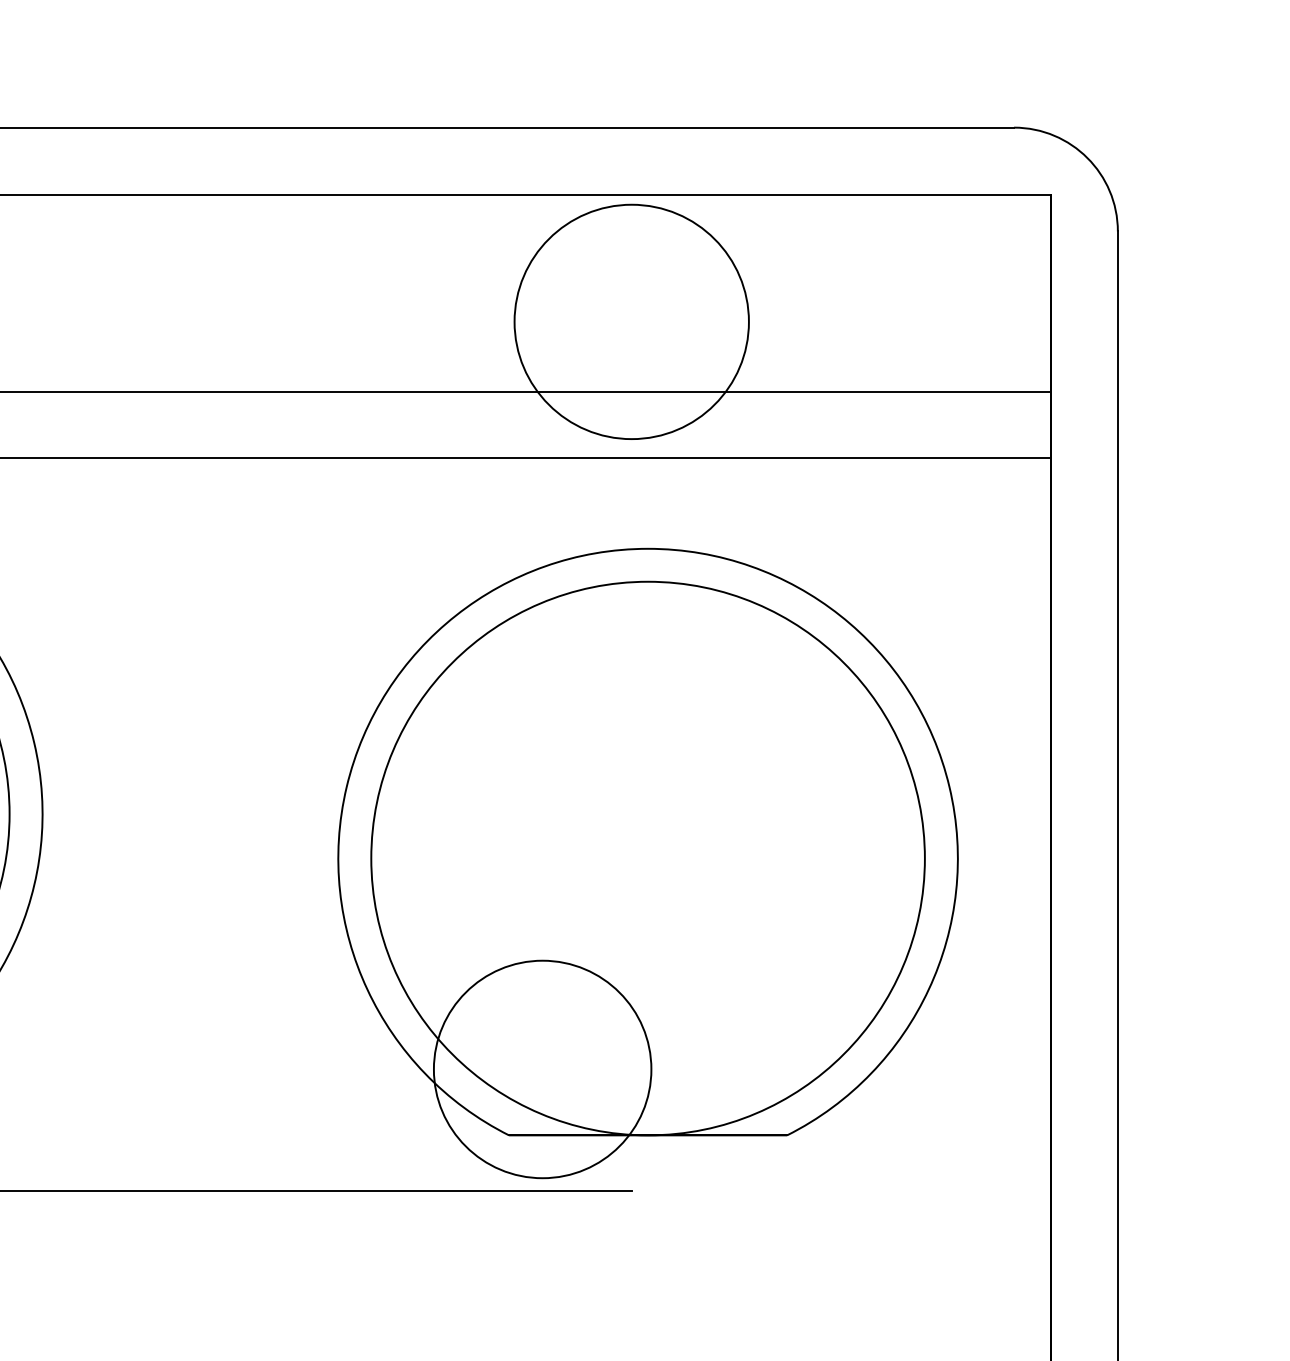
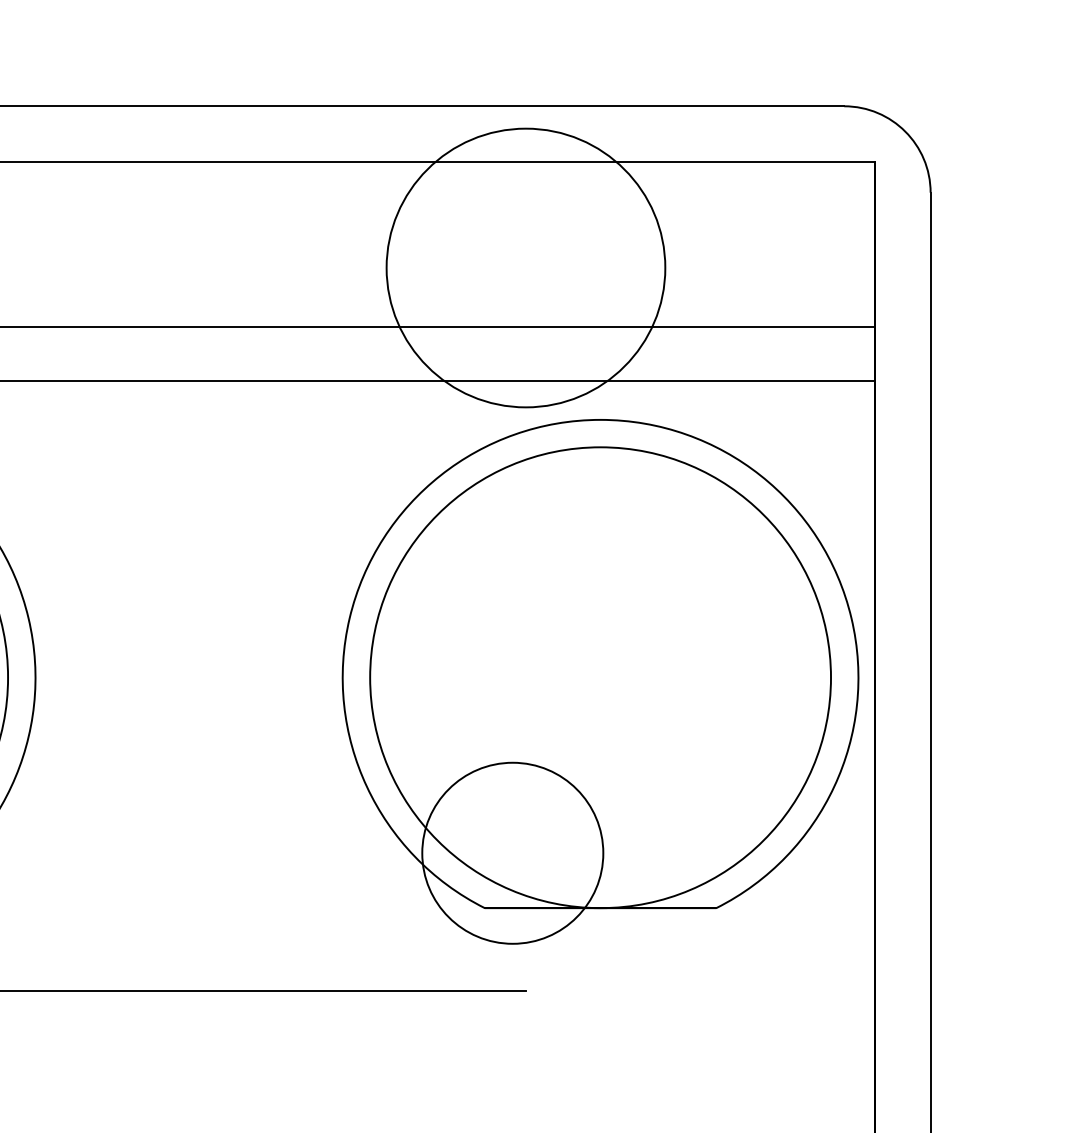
circle: (631, 321) -> (525, 267), size x1.43
part: (648, 863) -> (600, 681), moved

